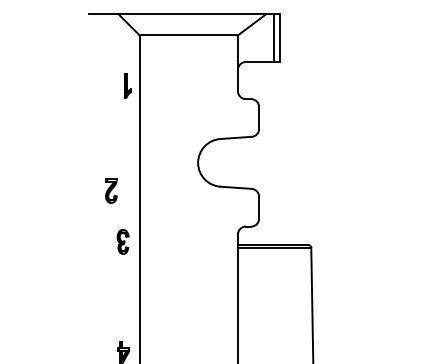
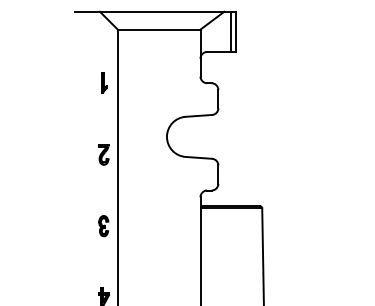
part: (127, 85) -> (104, 82), moved
part: (111, 190) -> (104, 154), moved
part: (122, 241) -> (103, 225), moved

